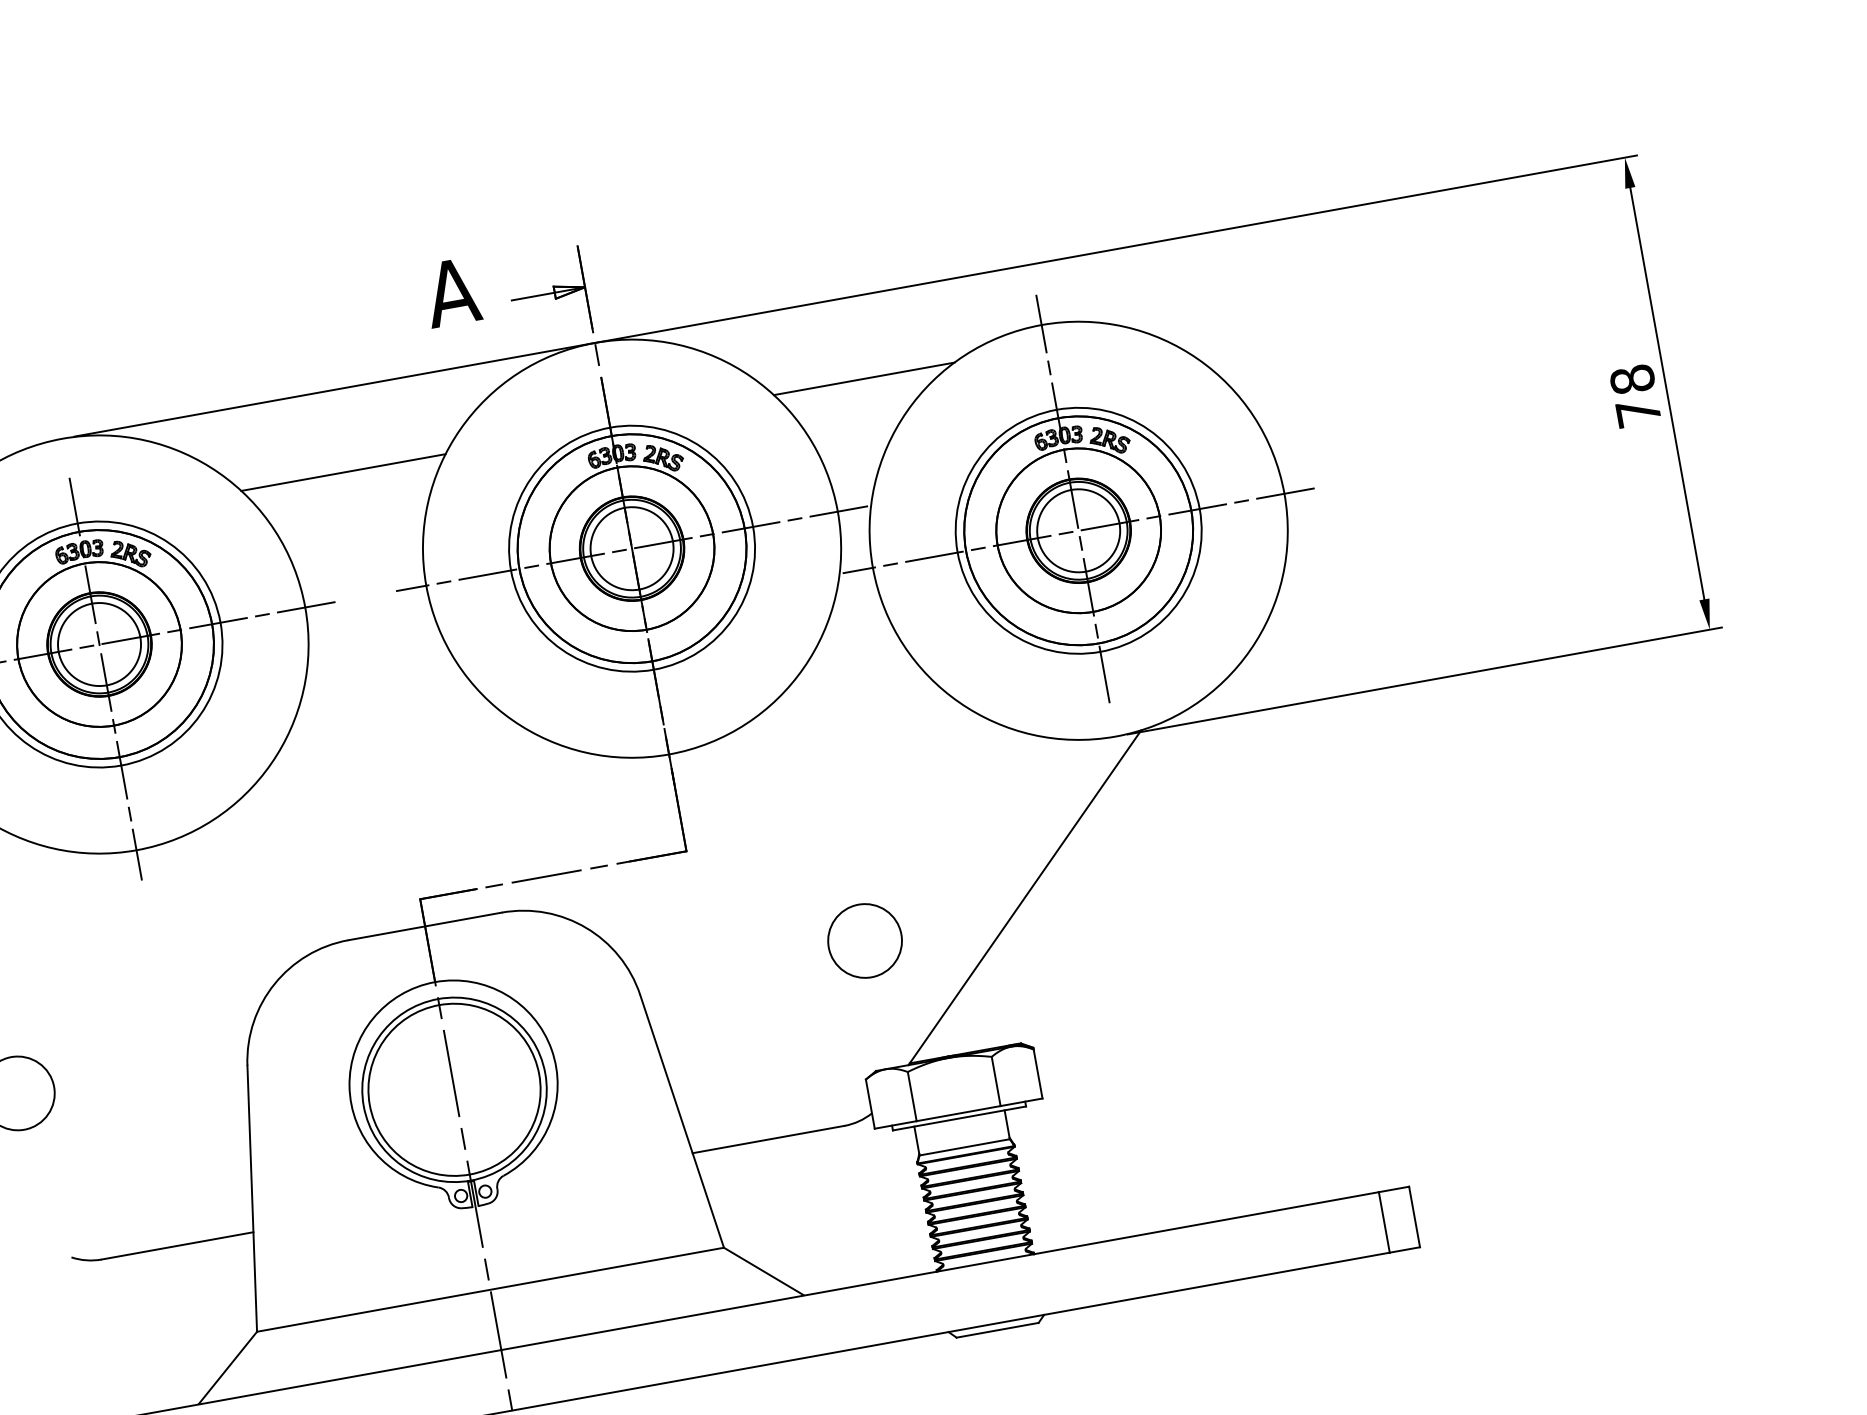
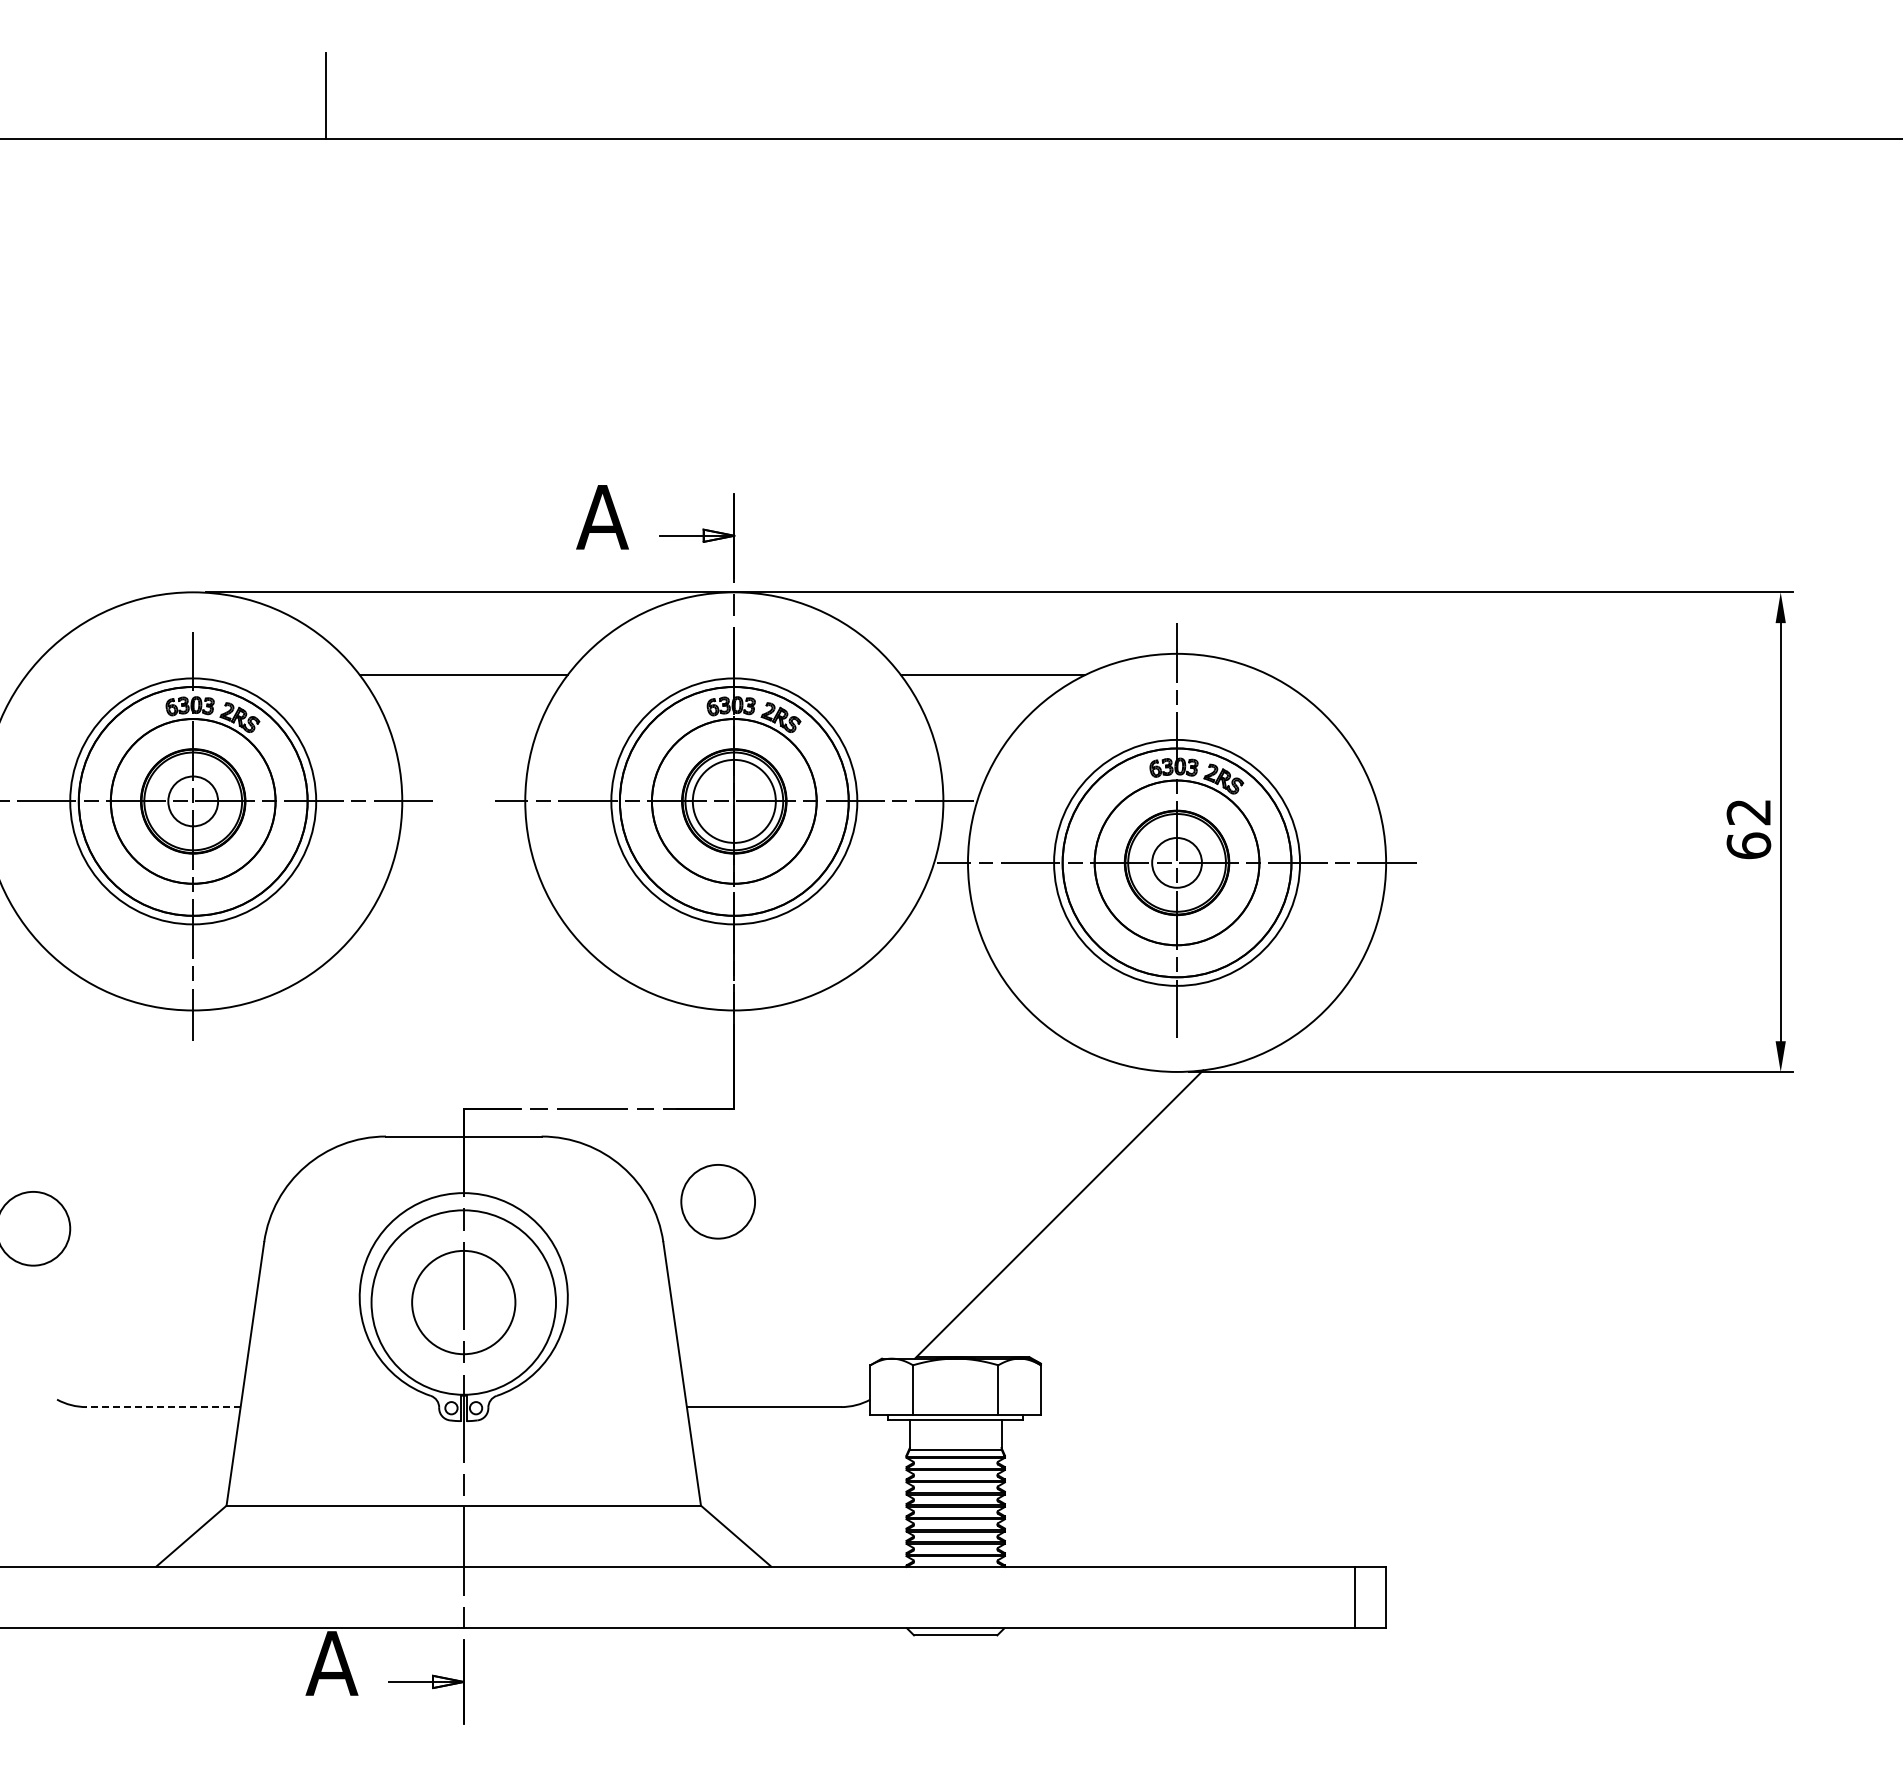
text: (1635, 396) -> (1748, 829), 78 -> 62
circle: (1078, 530) -> (1176, 862), size x0.6
circle: (98, 643) -> (192, 800), size x0.6
circle: (864, 940) -> (717, 1201), moved
circle: (454, 1089) -> (463, 1302), size x0.6
line: (177, 1246) -> (163, 1407), solid -> dashed

